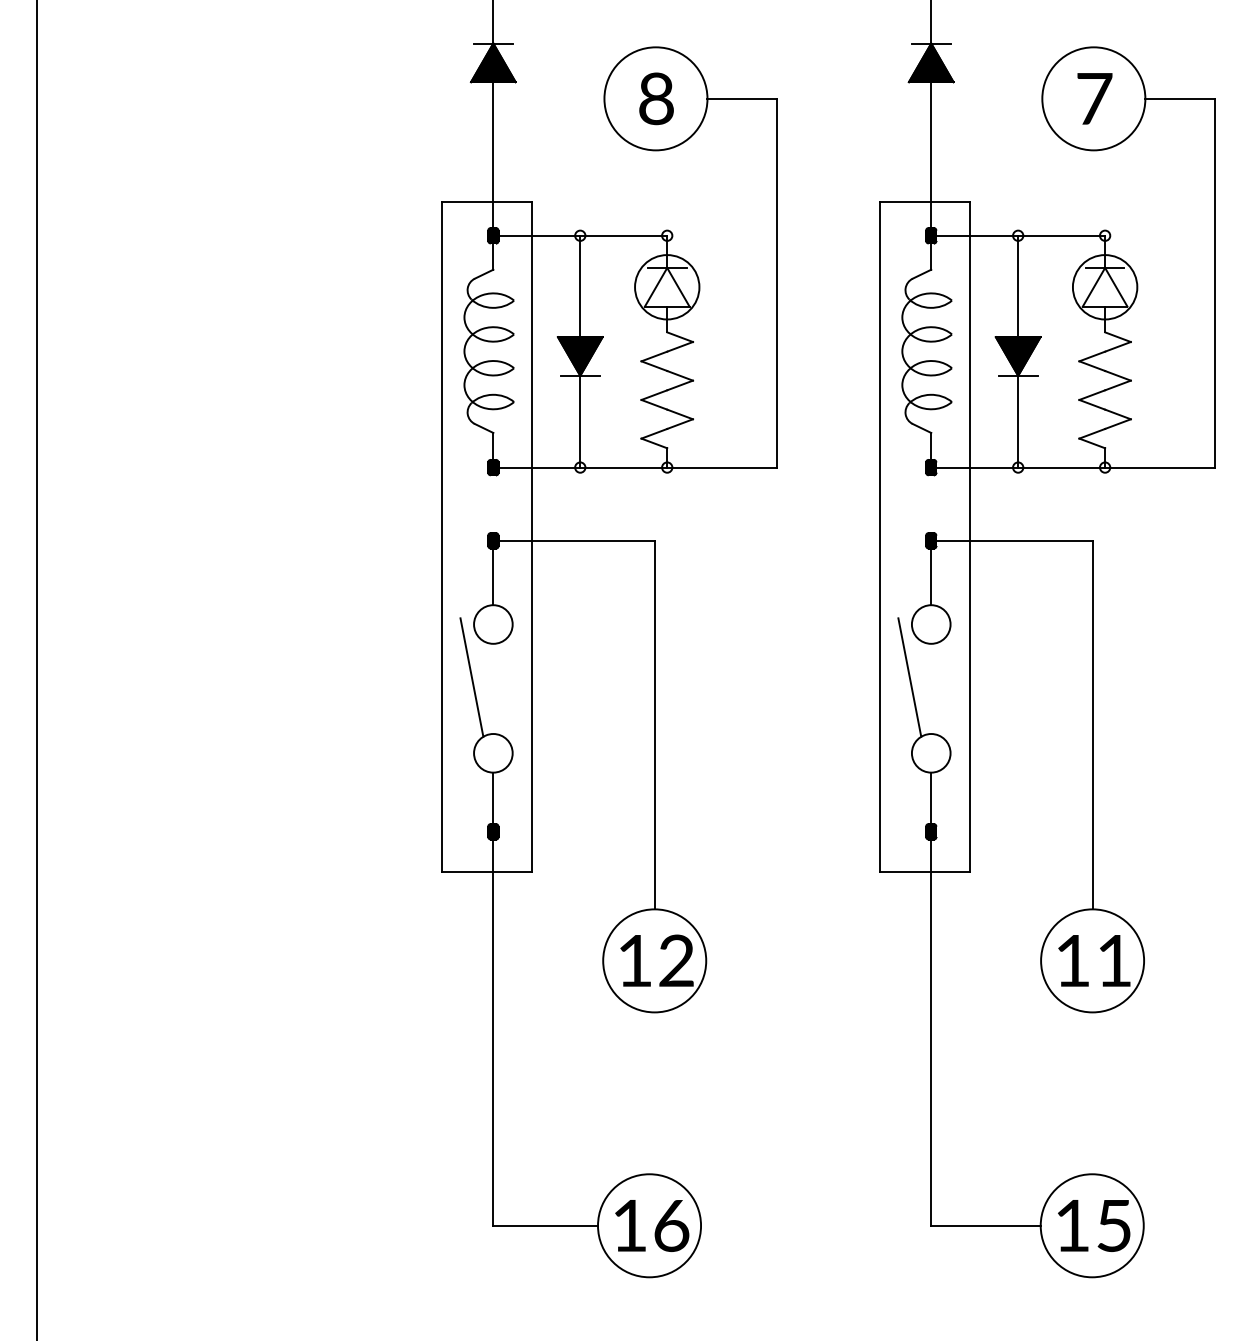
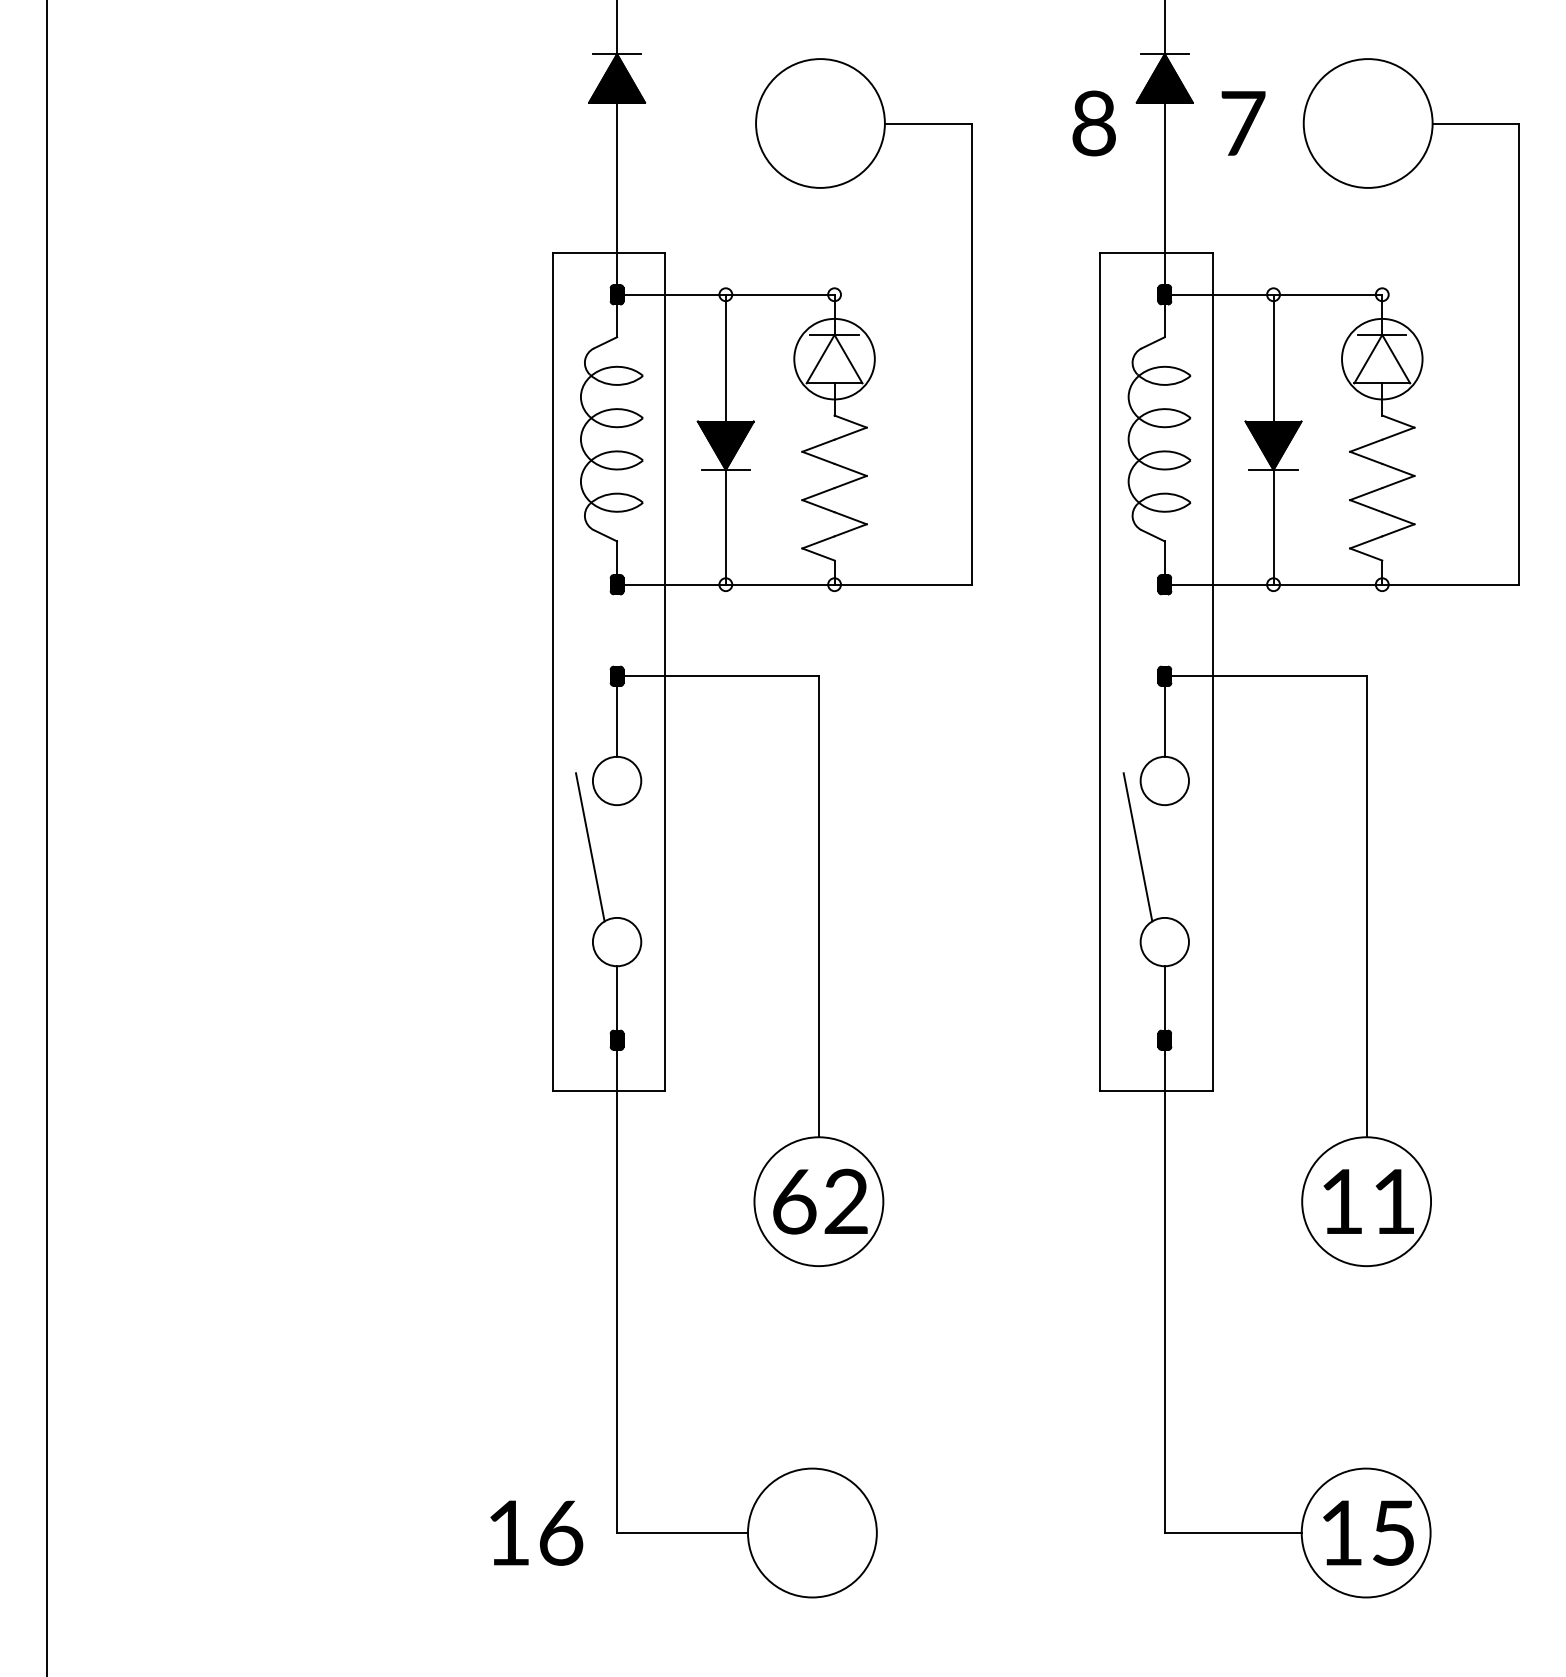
text: (655, 98) -> (1093, 123), moved
text: (1094, 98) -> (1243, 123), moved
text: (635, 960) -> (794, 1201), 12 -> 62
text: (651, 1225) -> (536, 1532), moved

